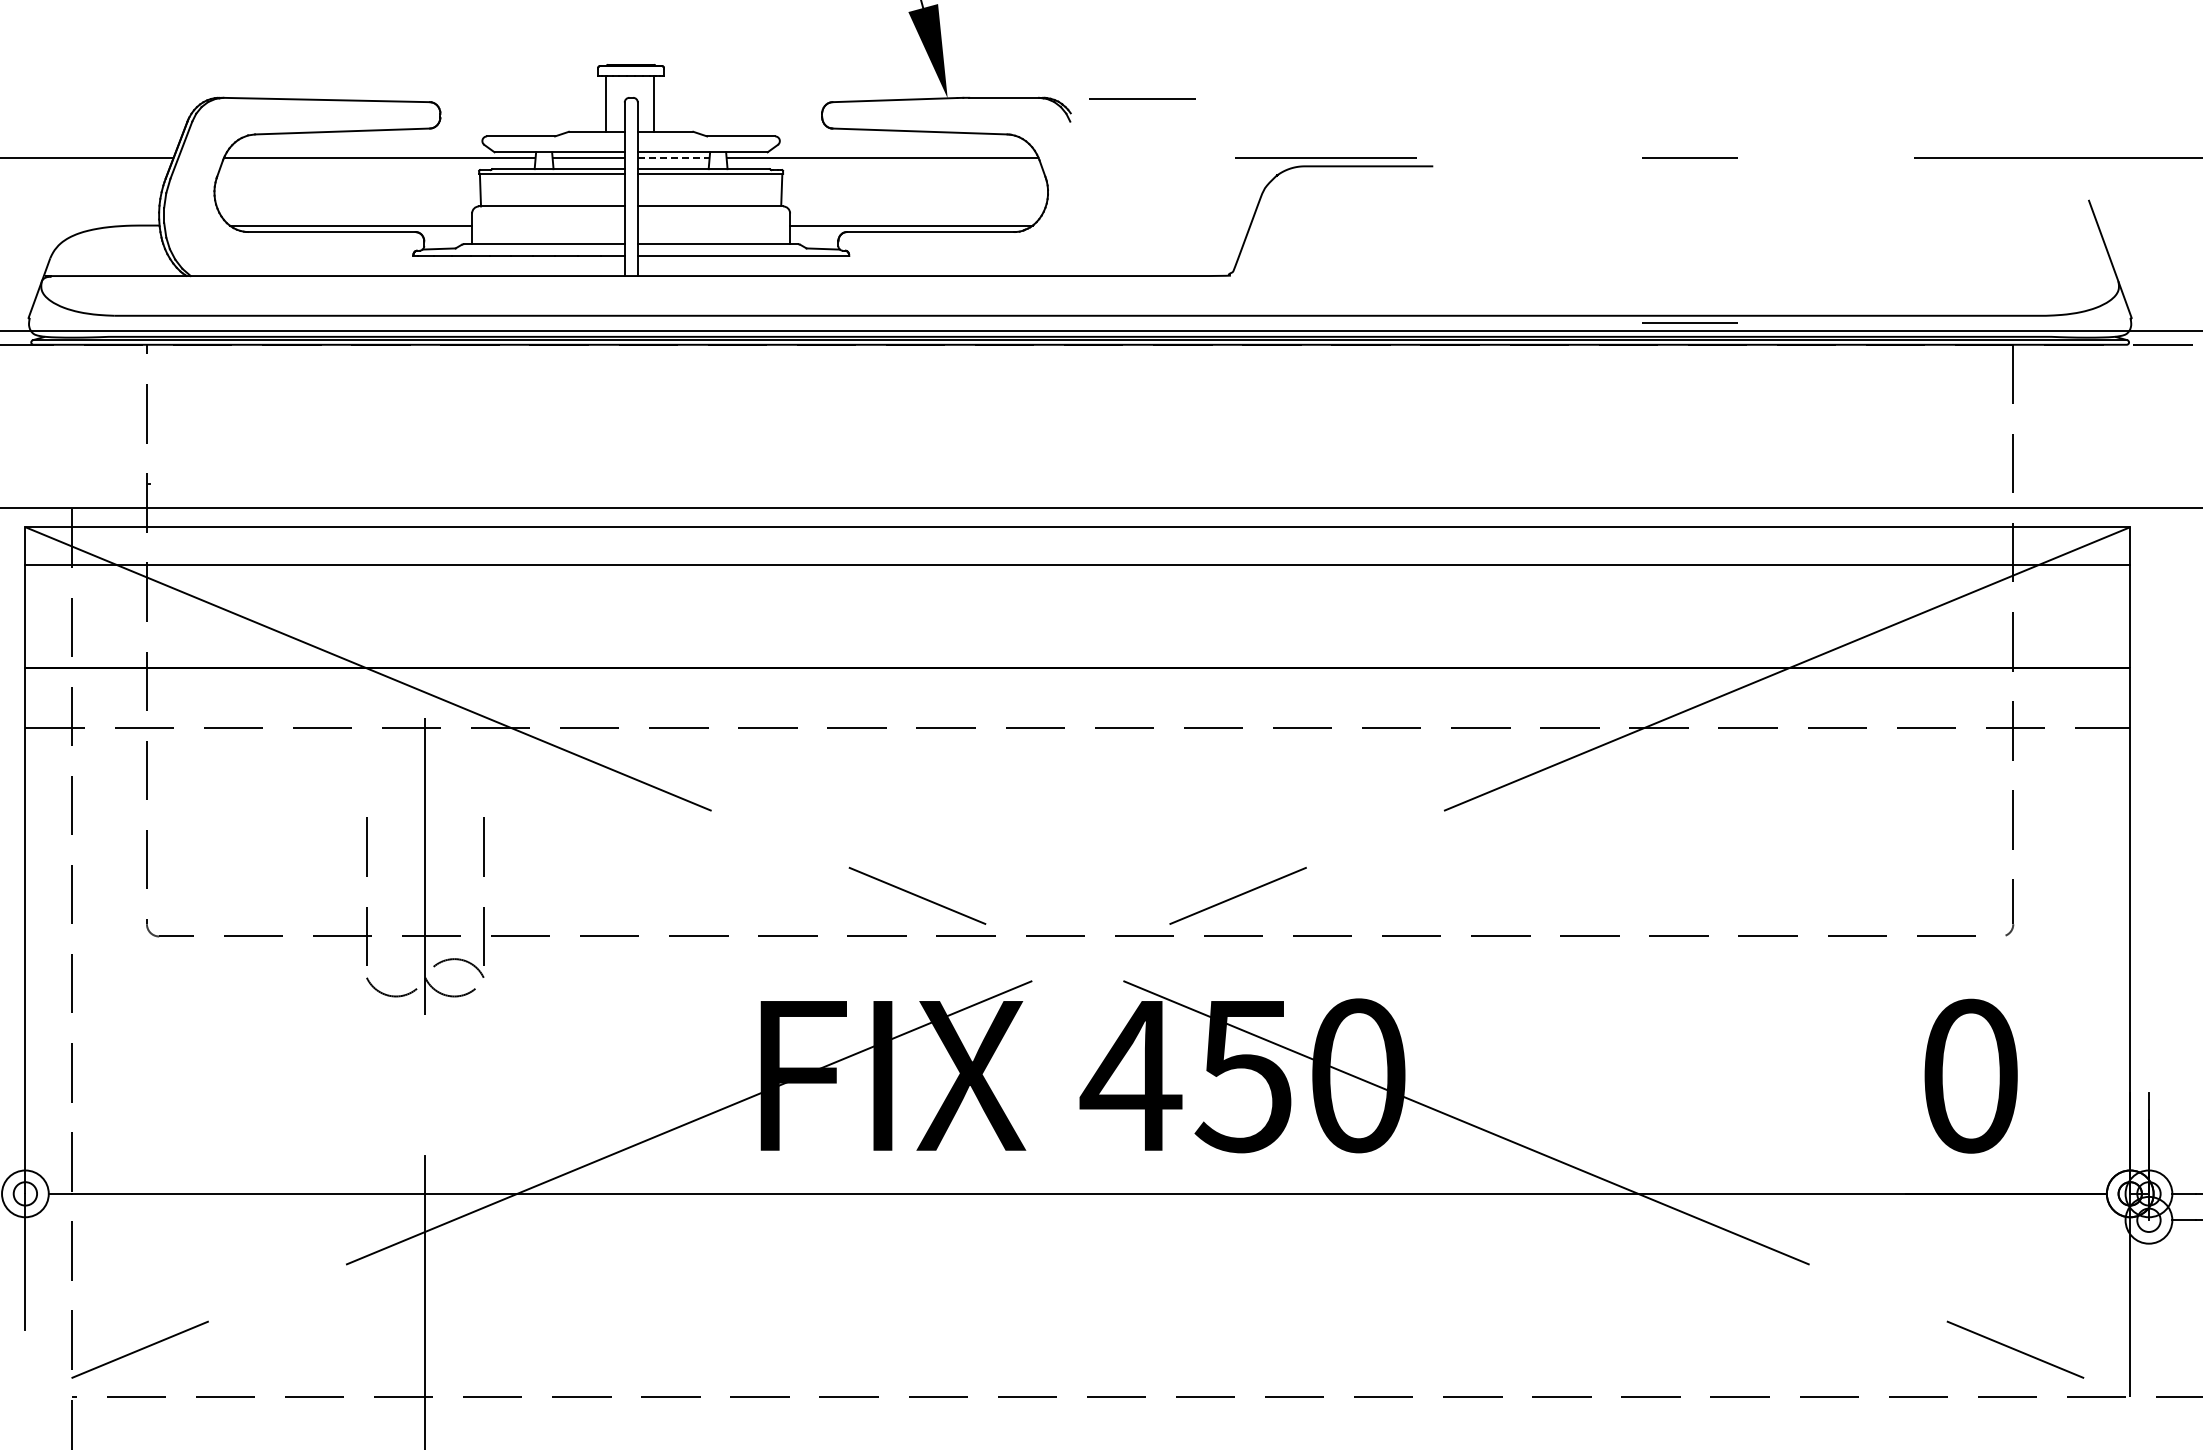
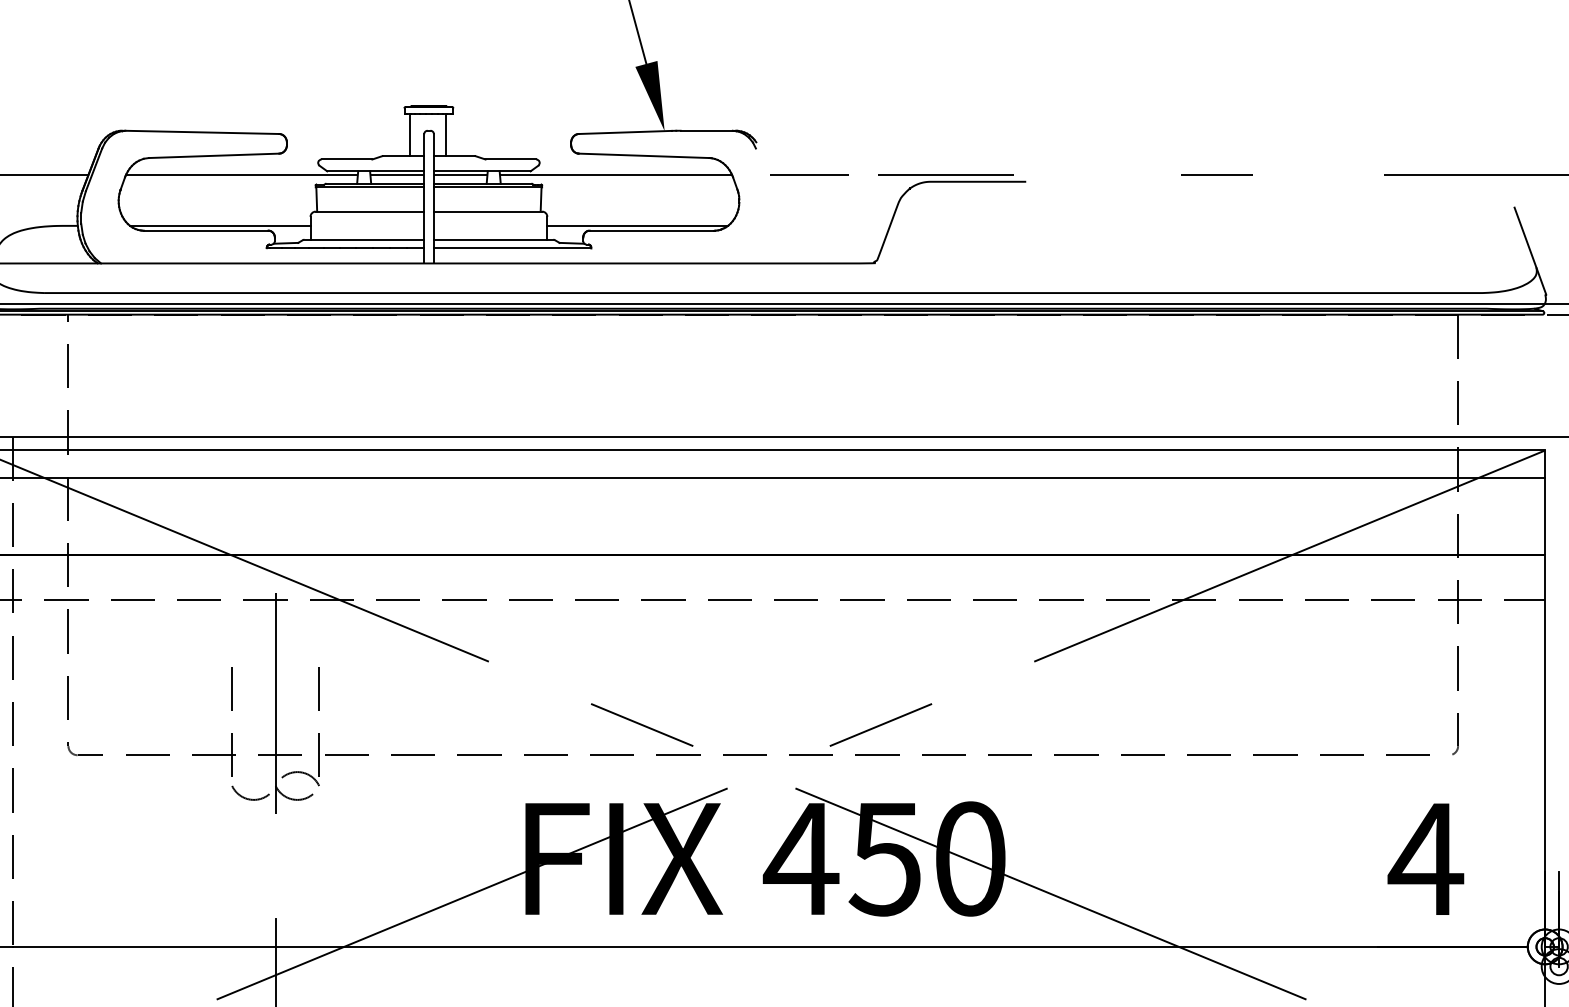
line: (1142, 98) -> (809, 175), moved
line: (673, 157) -> (460, 175), dashed -> solid
line: (1689, 322) -> (1217, 298), removed
text: (1969, 1075) -> (1425, 858), 0 -> 4

